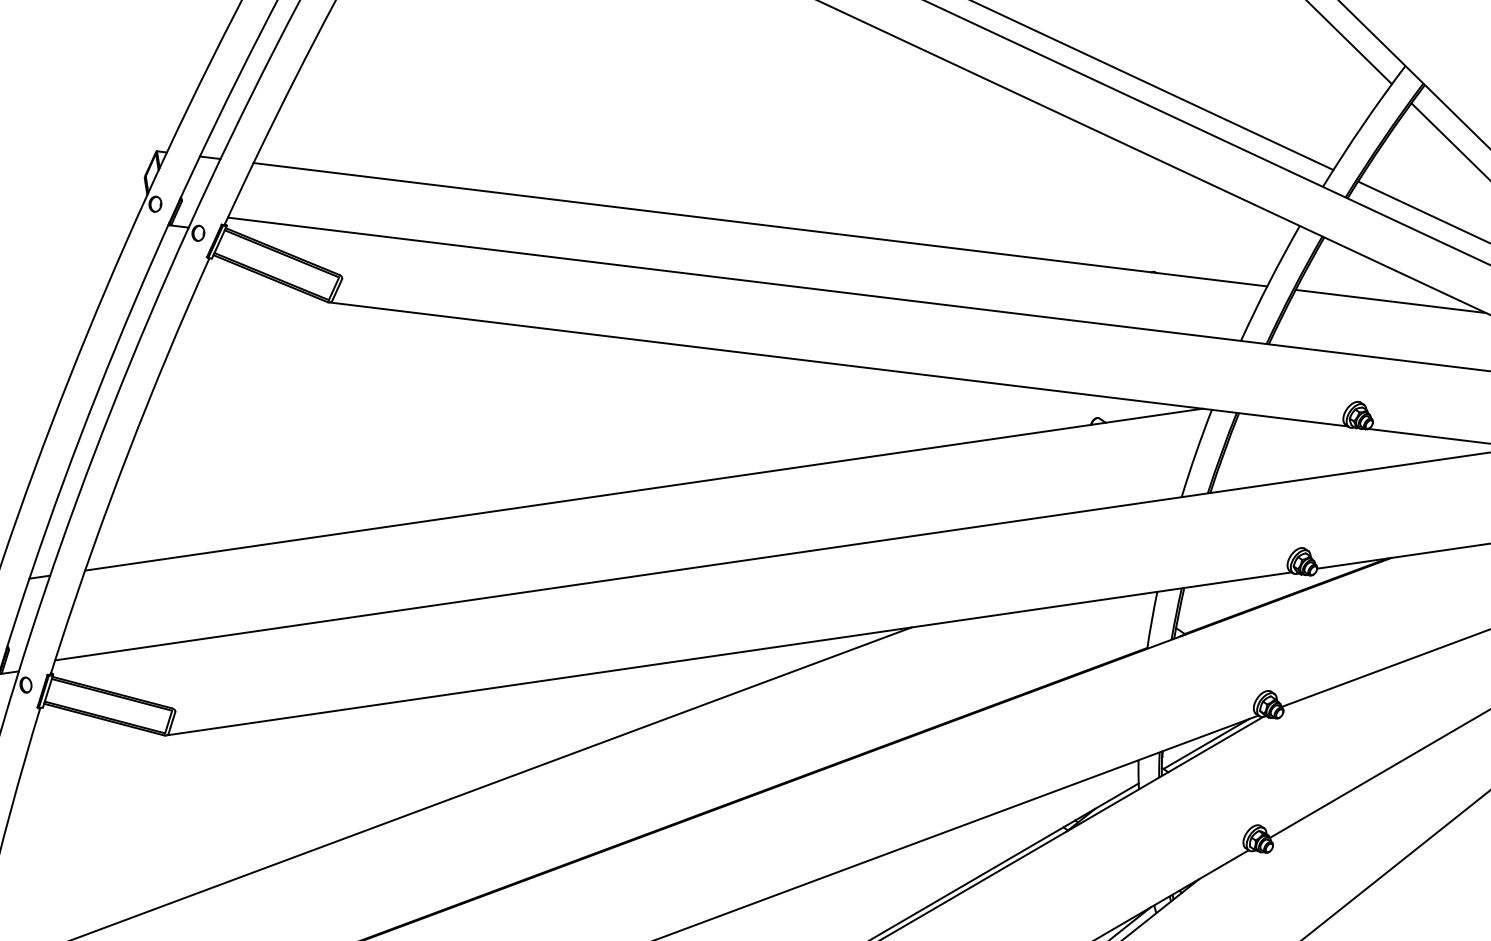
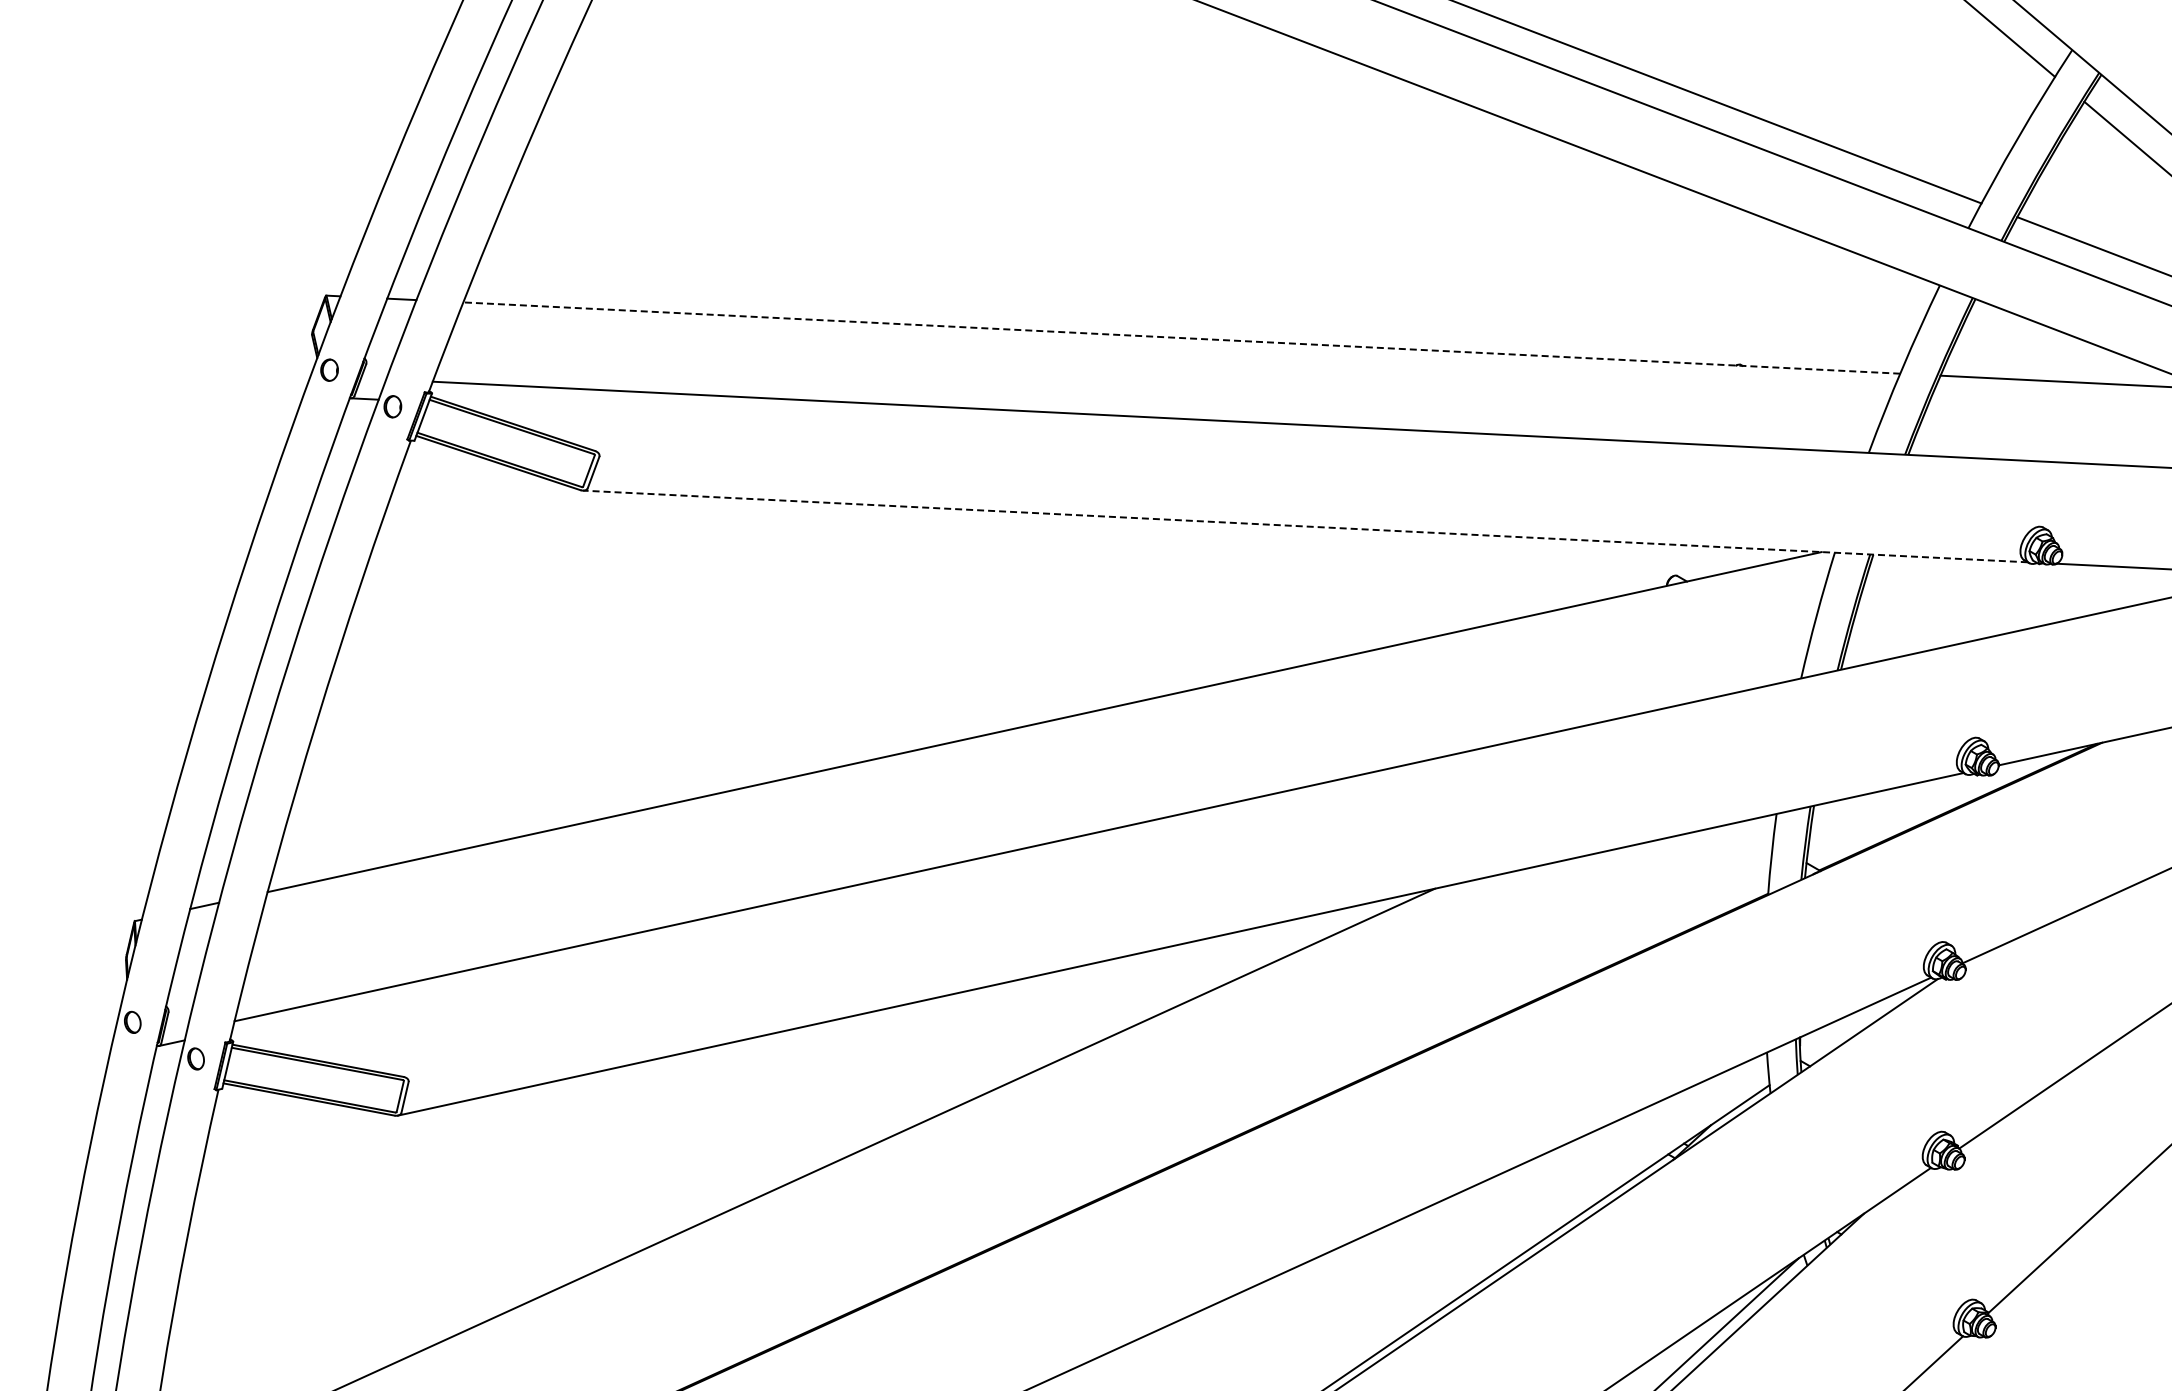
line: (760, 225) -> (1181, 338), solid -> dashed
line: (837, 364) -> (1304, 526), solid -> dashed
line: (1206, 743) -> (1860, 1022), removed

